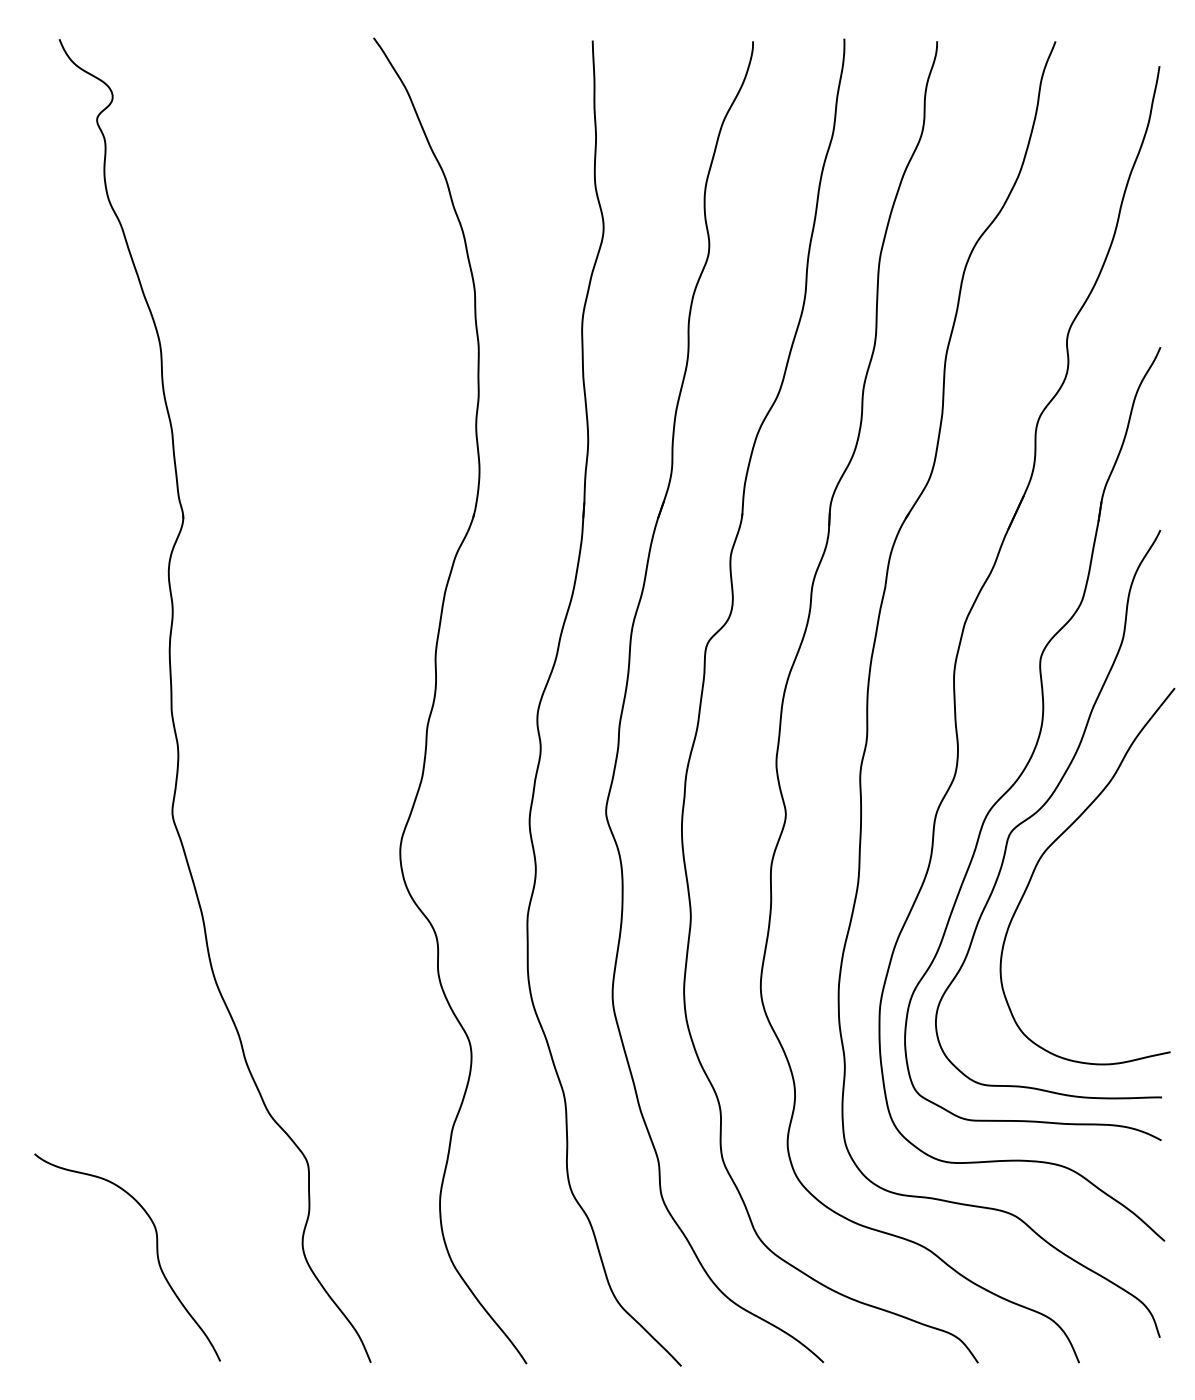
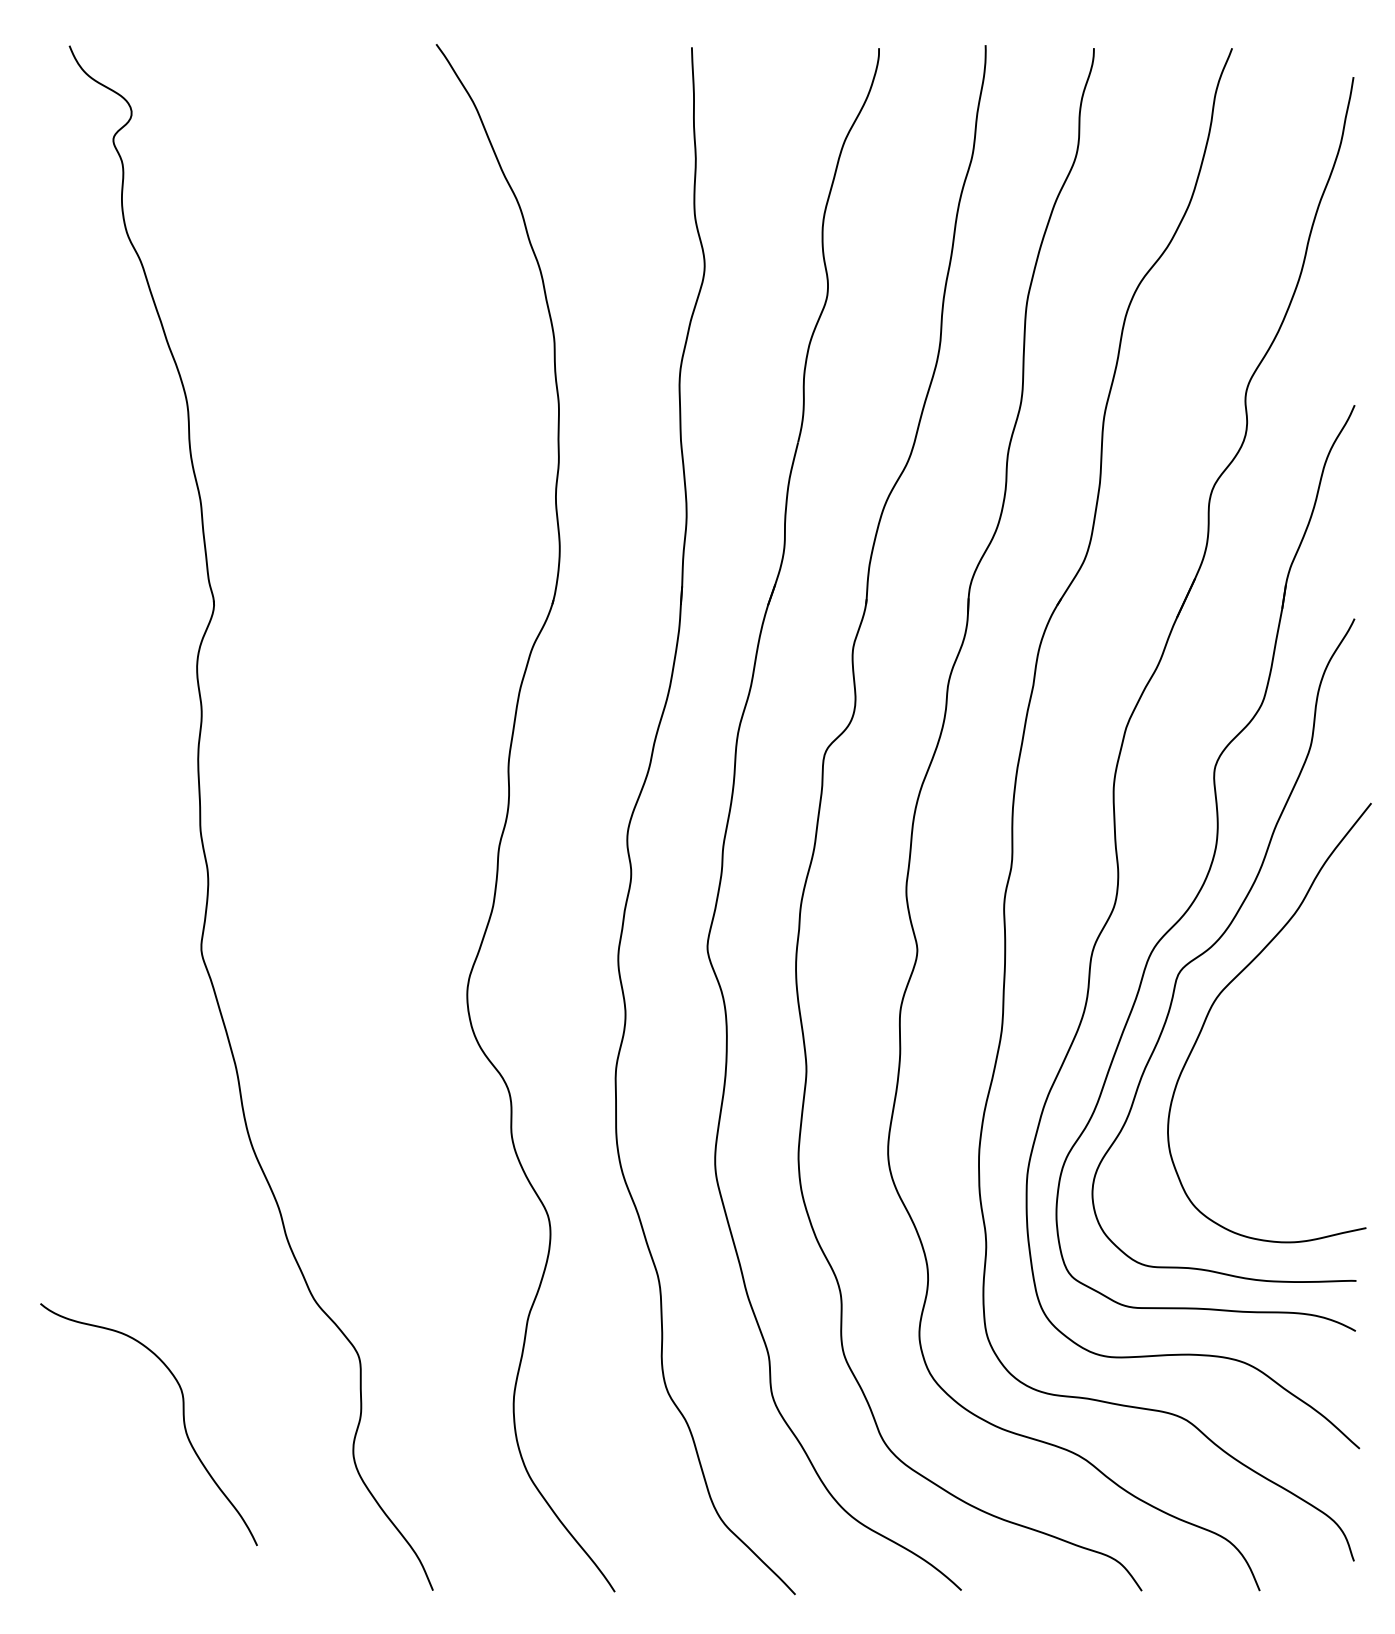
curve: (156, 1255) -> (182, 1422), moved

